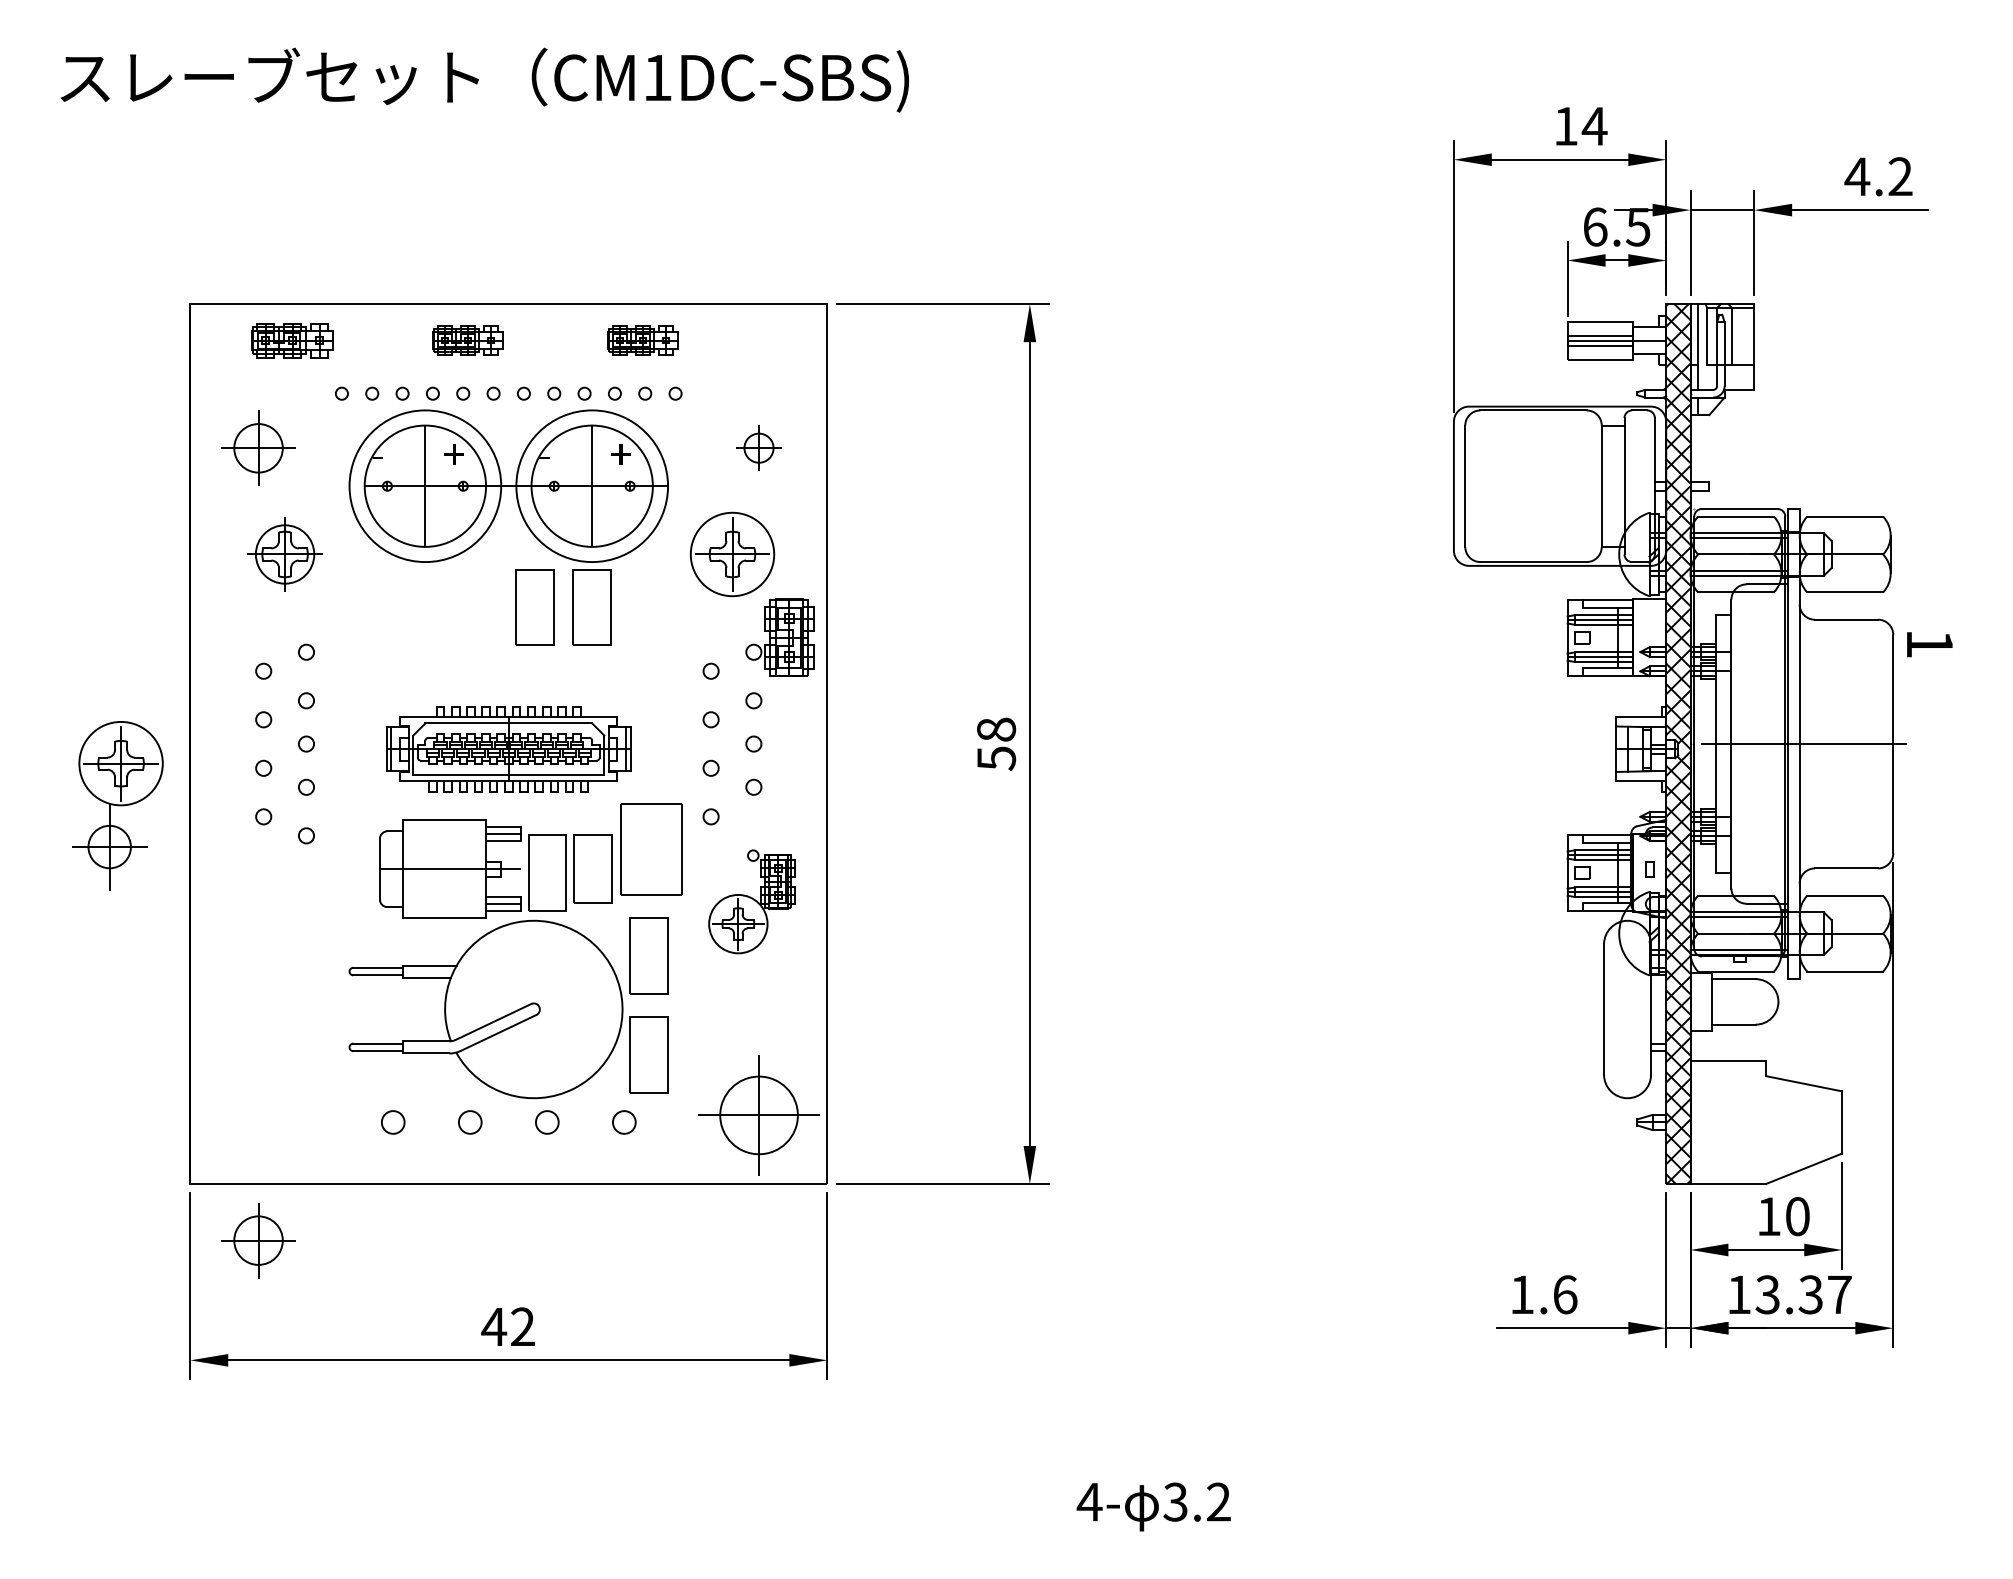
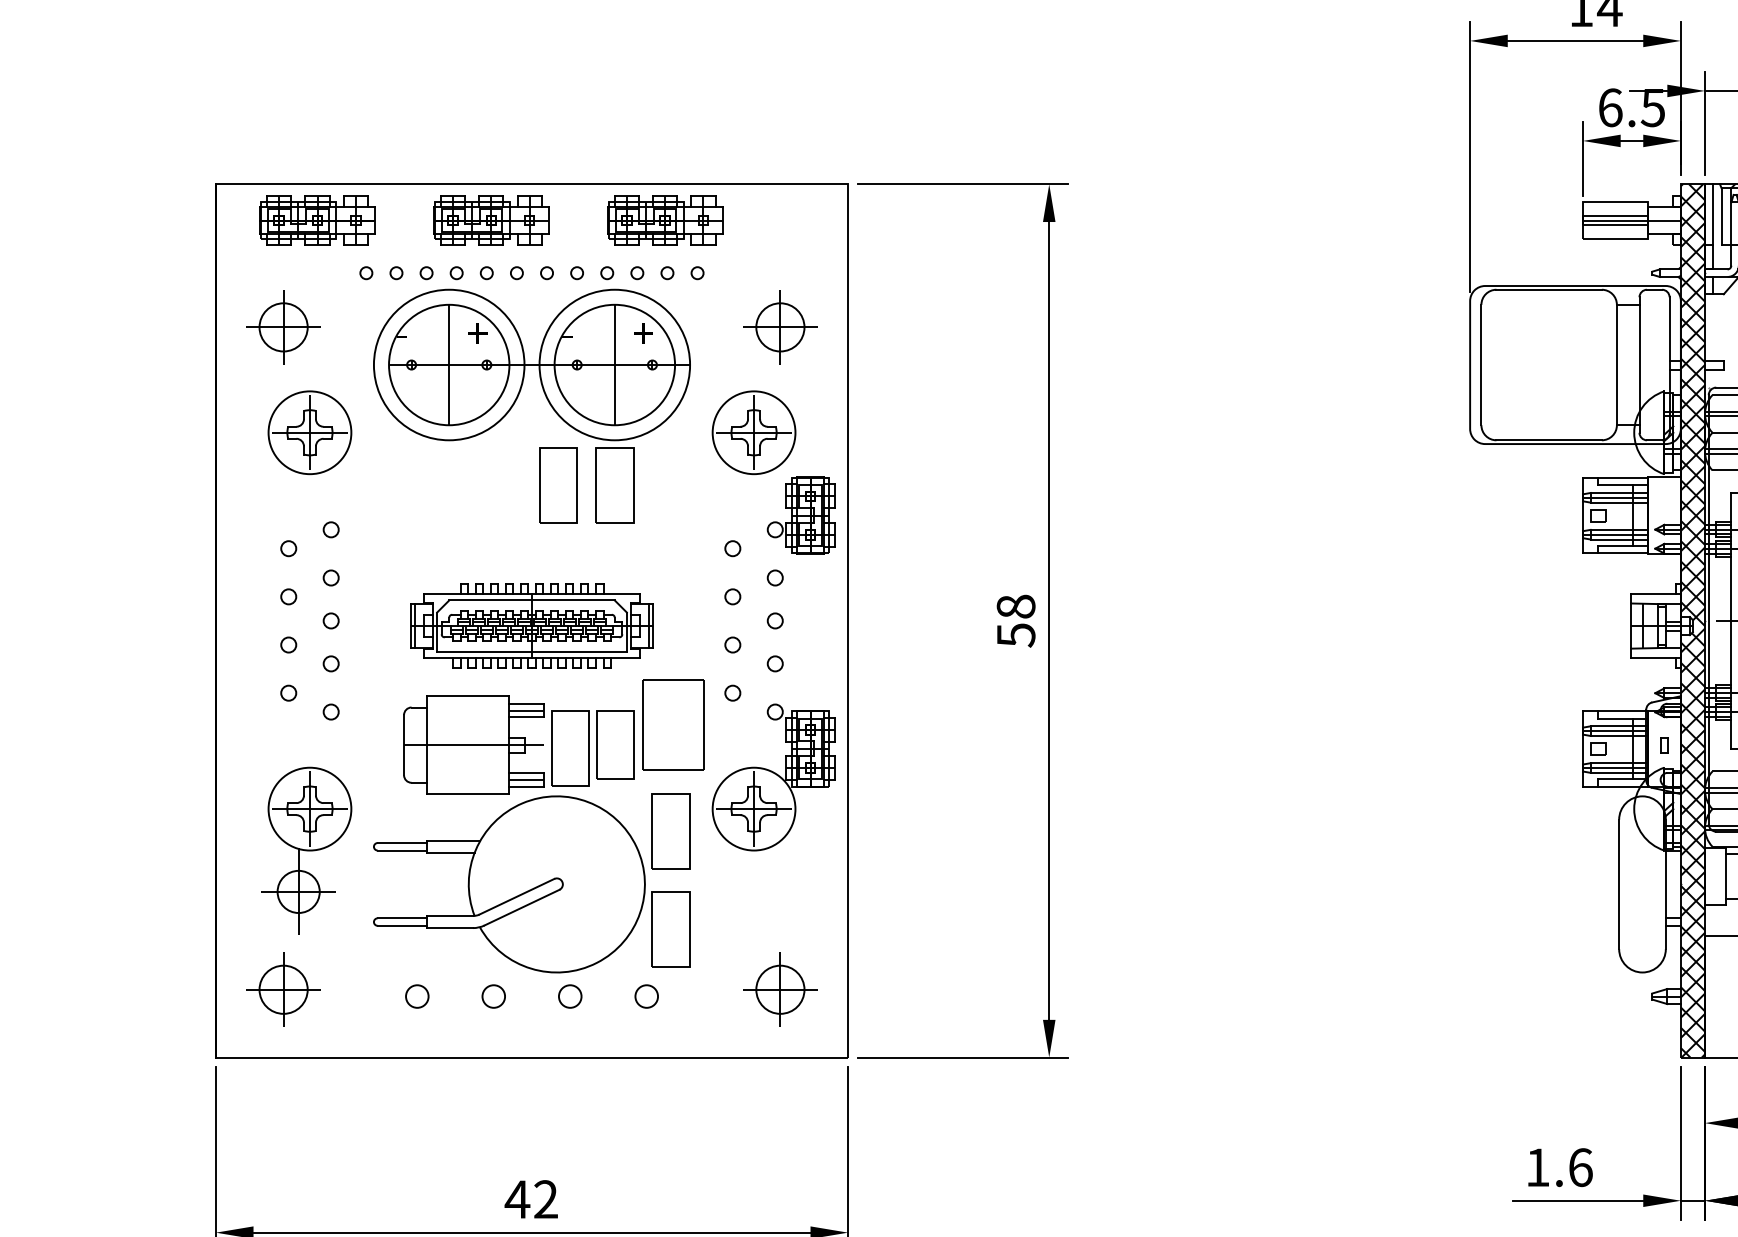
part: (292, 340) -> (317, 220), size x1.43
part: (467, 340) -> (491, 220), size x1.67
part: (642, 340) -> (664, 220), size x1.67
part: (758, 447) -> (779, 326), size x1.67
circle: (284, 554) -> (309, 432), size x1.43
part: (117, 805) -> (306, 850), moved
part: (751, 901) -> (772, 777), size x1.43
part: (758, 1115) -> (779, 989), size x0.62
part: (258, 1240) -> (283, 989), moved

